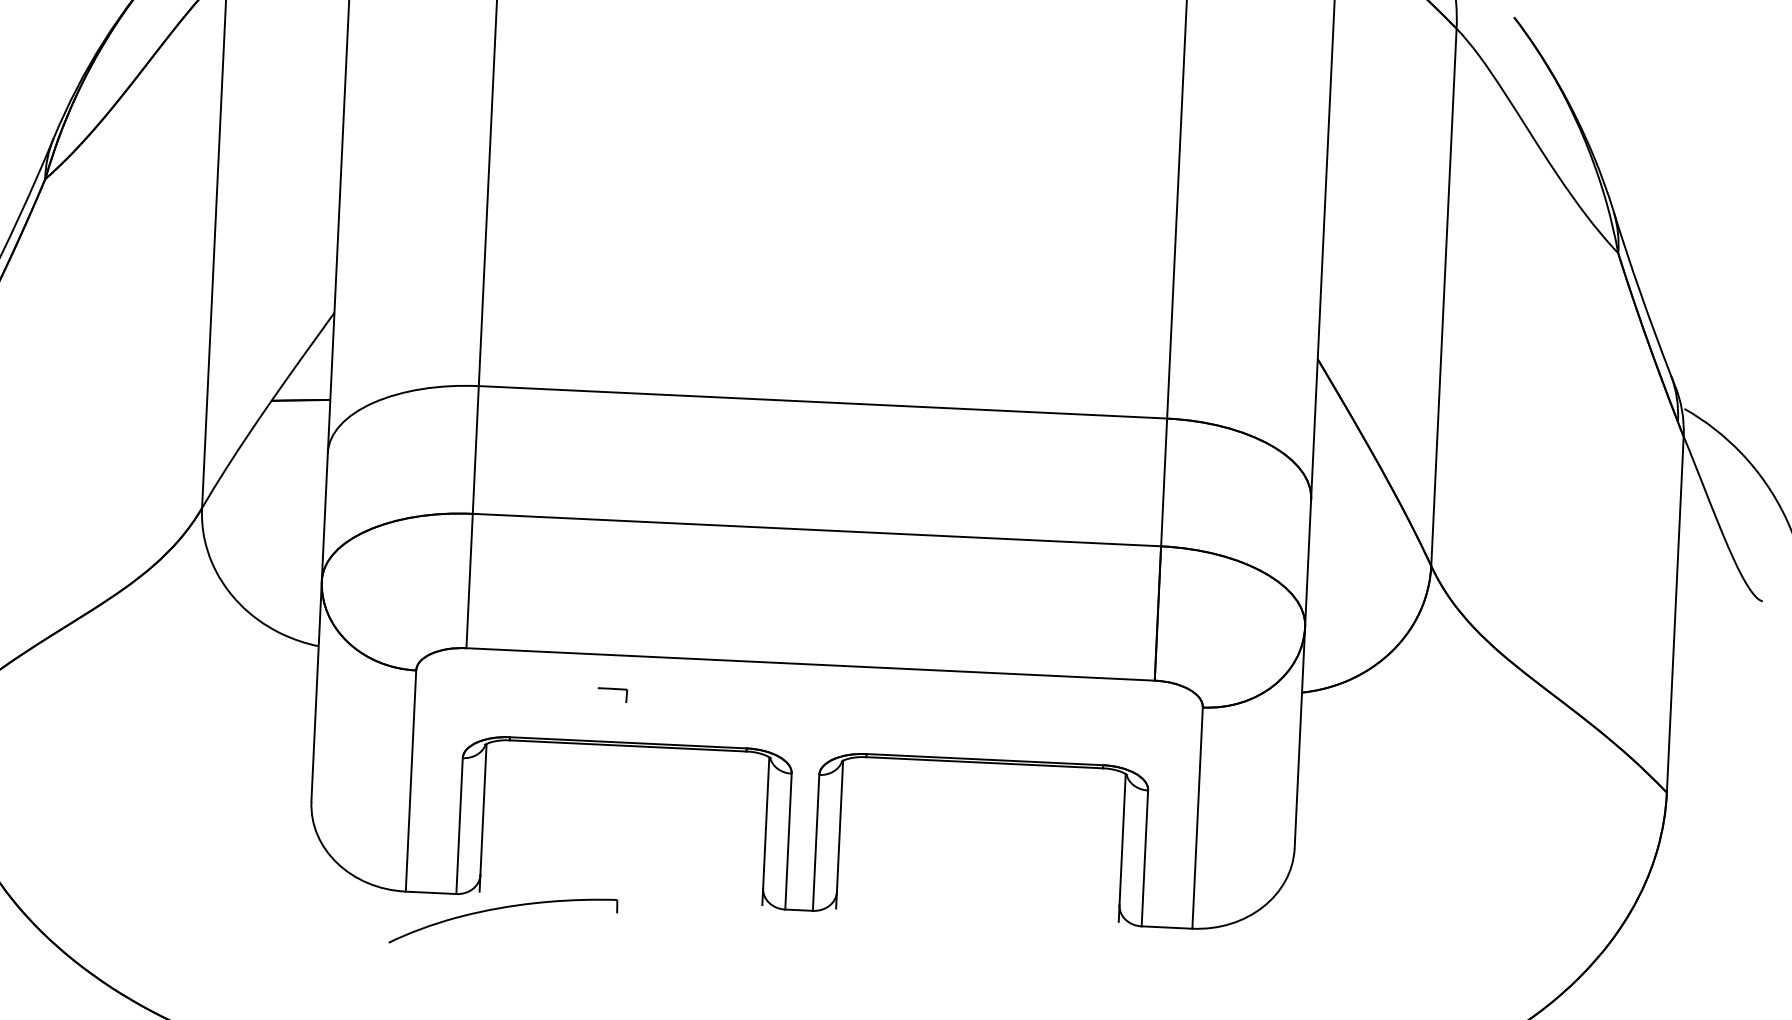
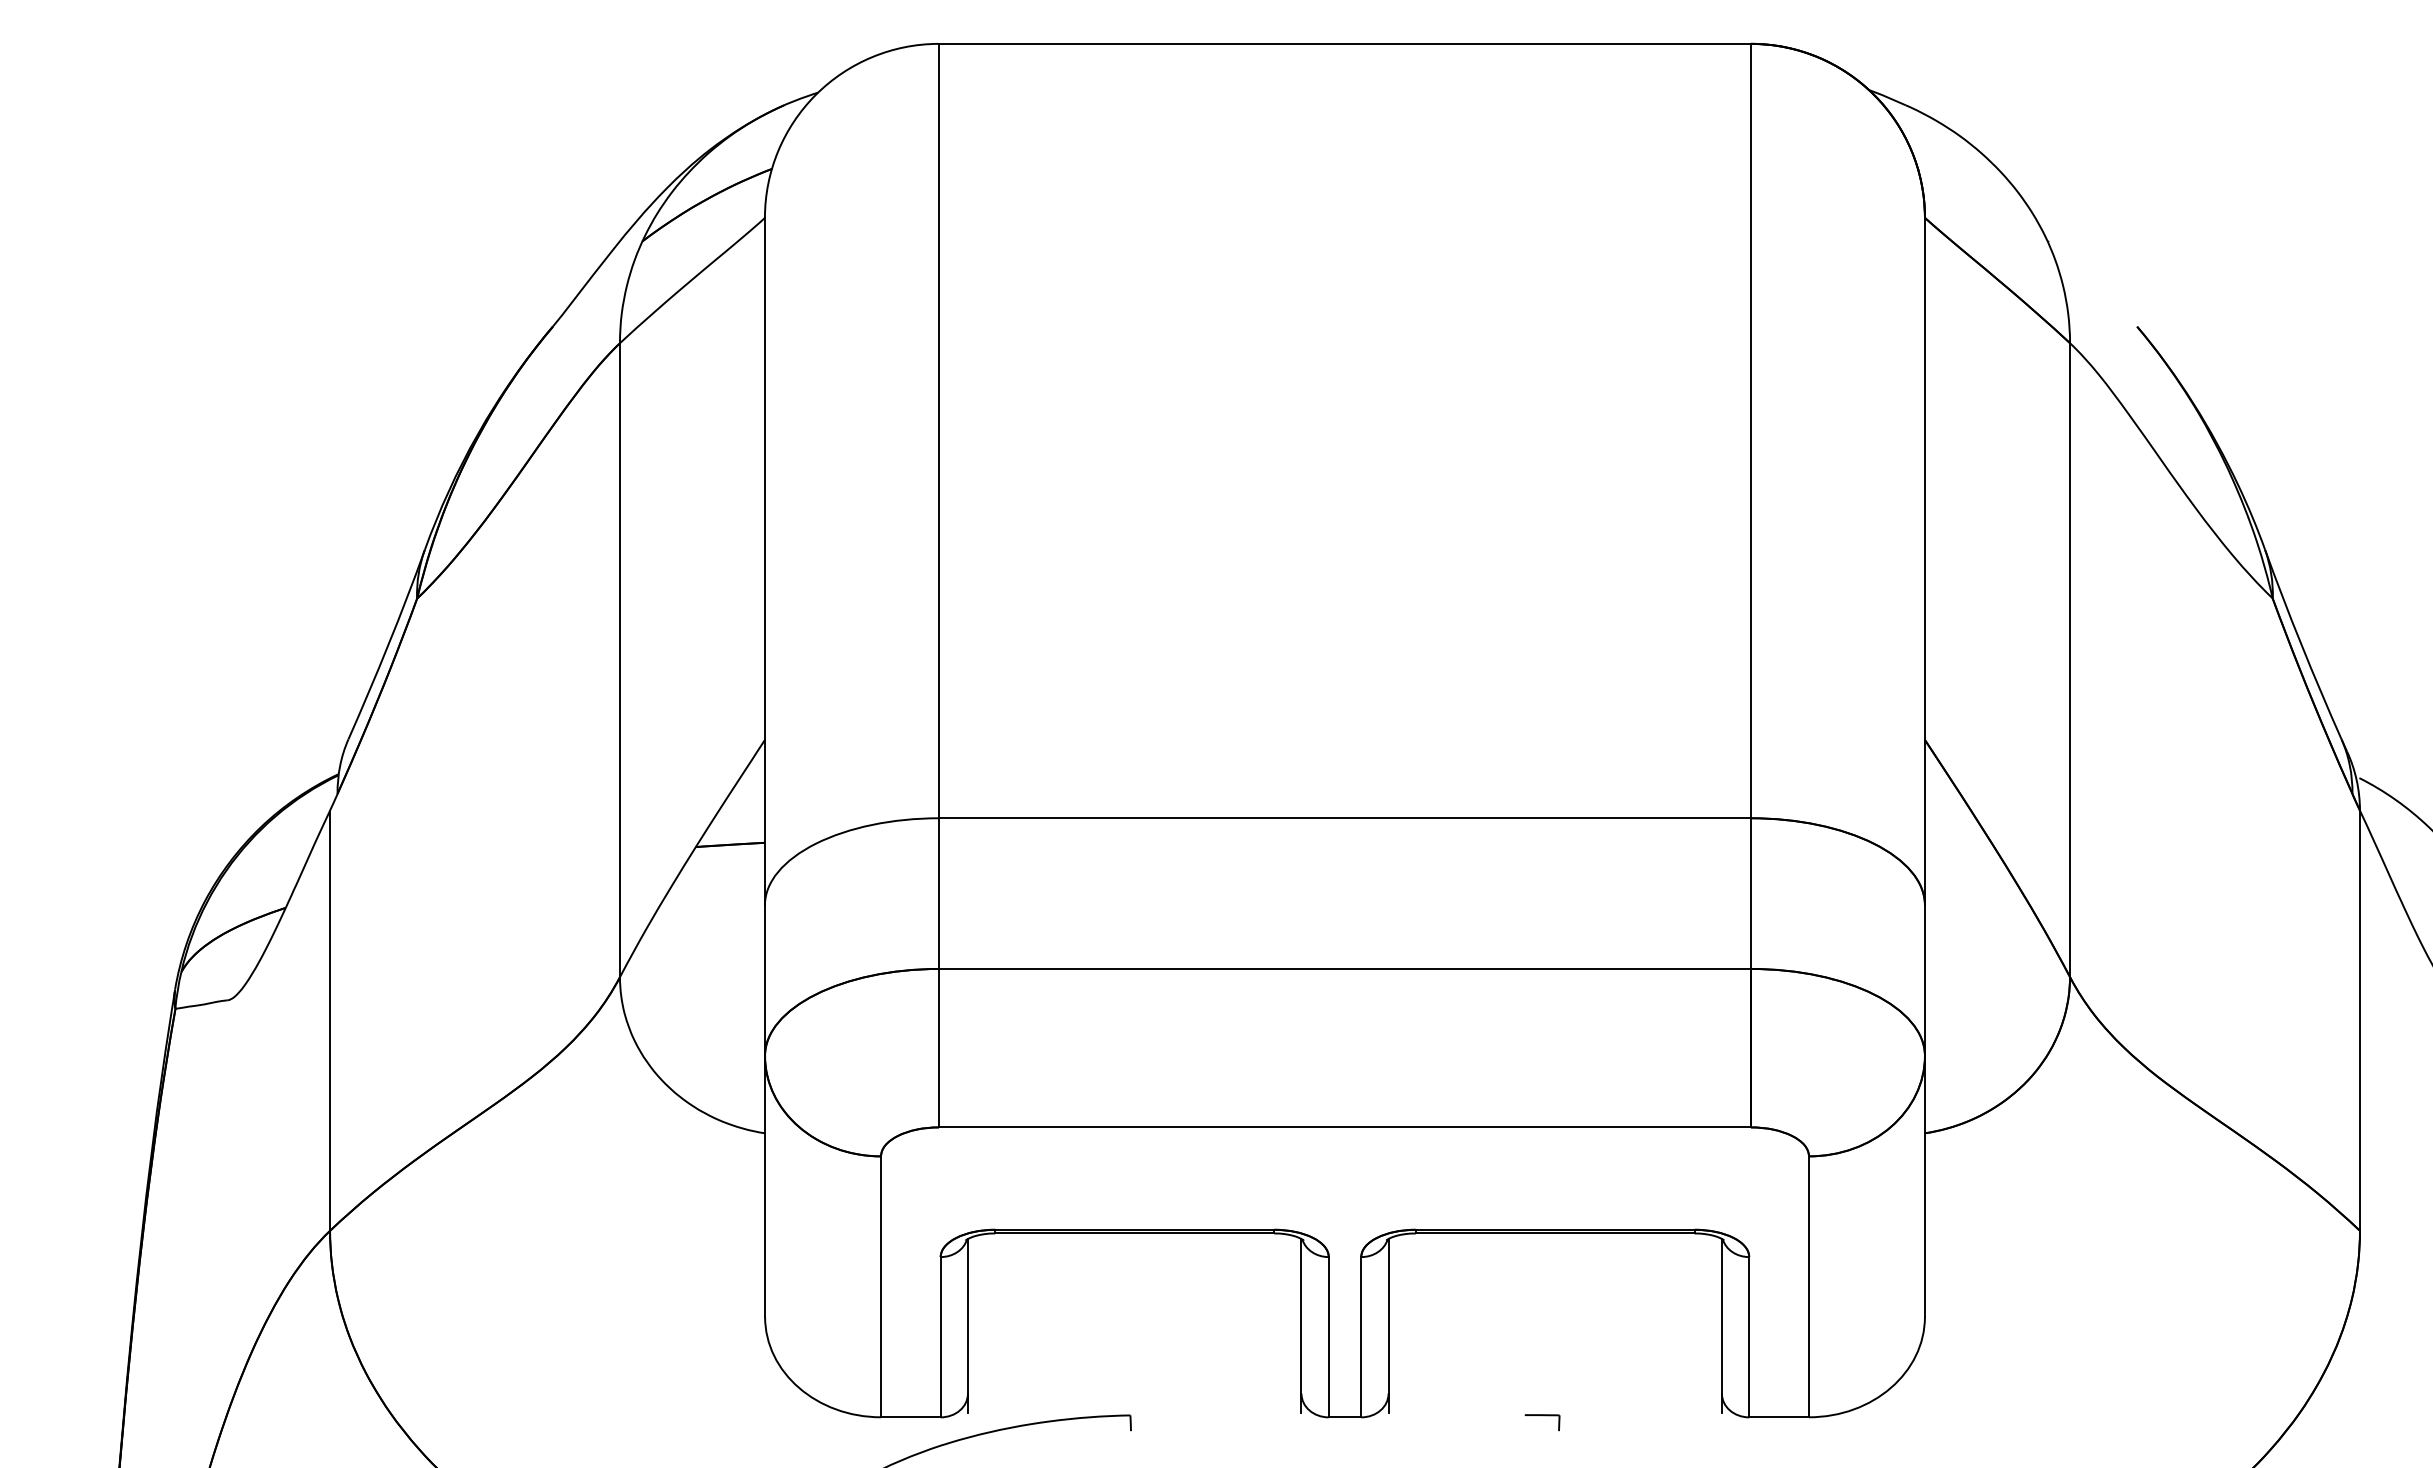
part: (612, 695) -> (1542, 1422), moved

